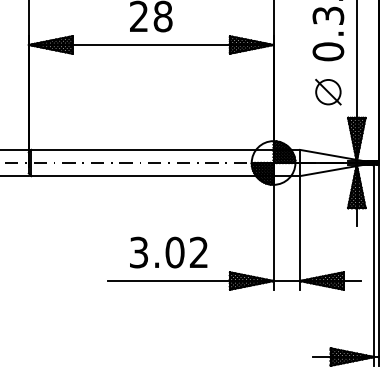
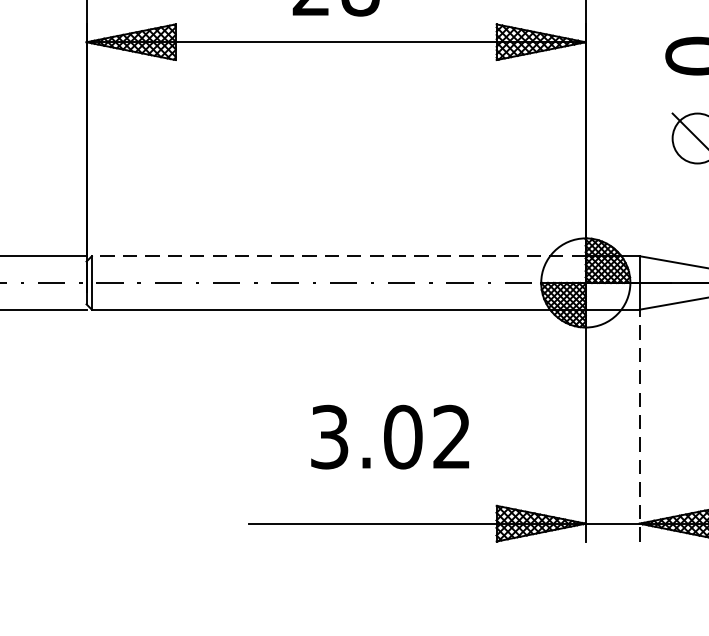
line: (152, 149) -> (338, 255), solid -> dashed
line: (299, 232) -> (638, 424), solid -> dashed
text: (168, 252) -> (389, 436), moved

